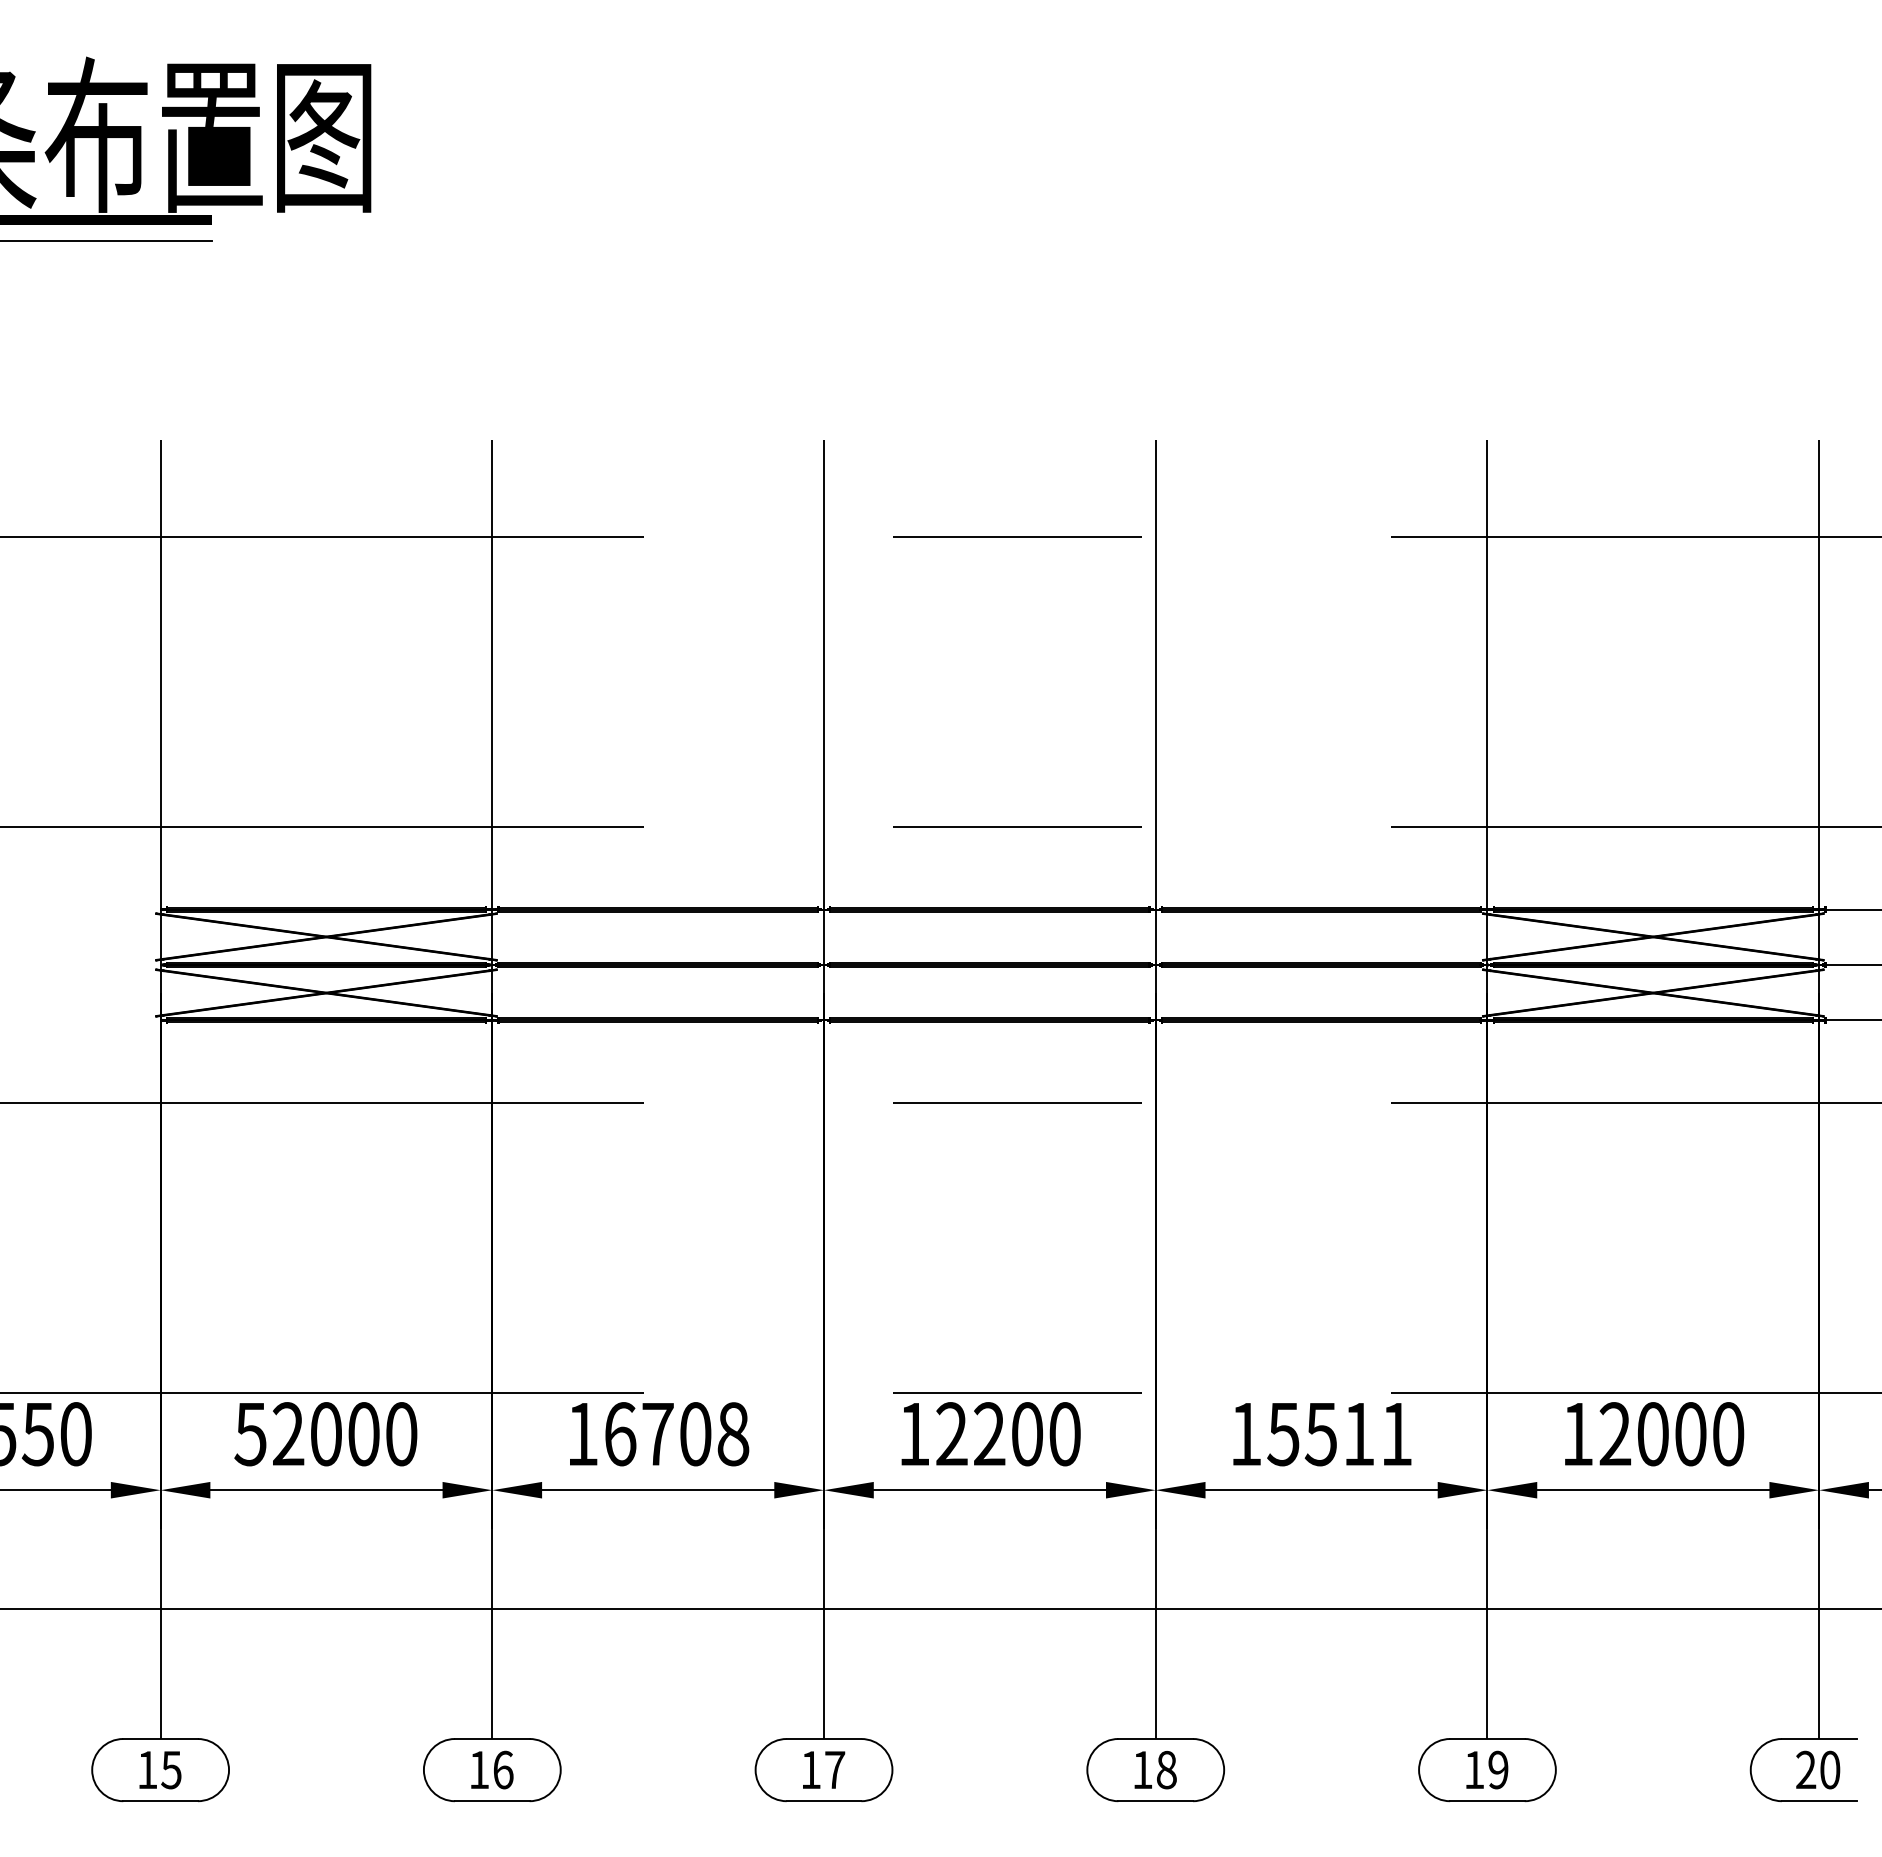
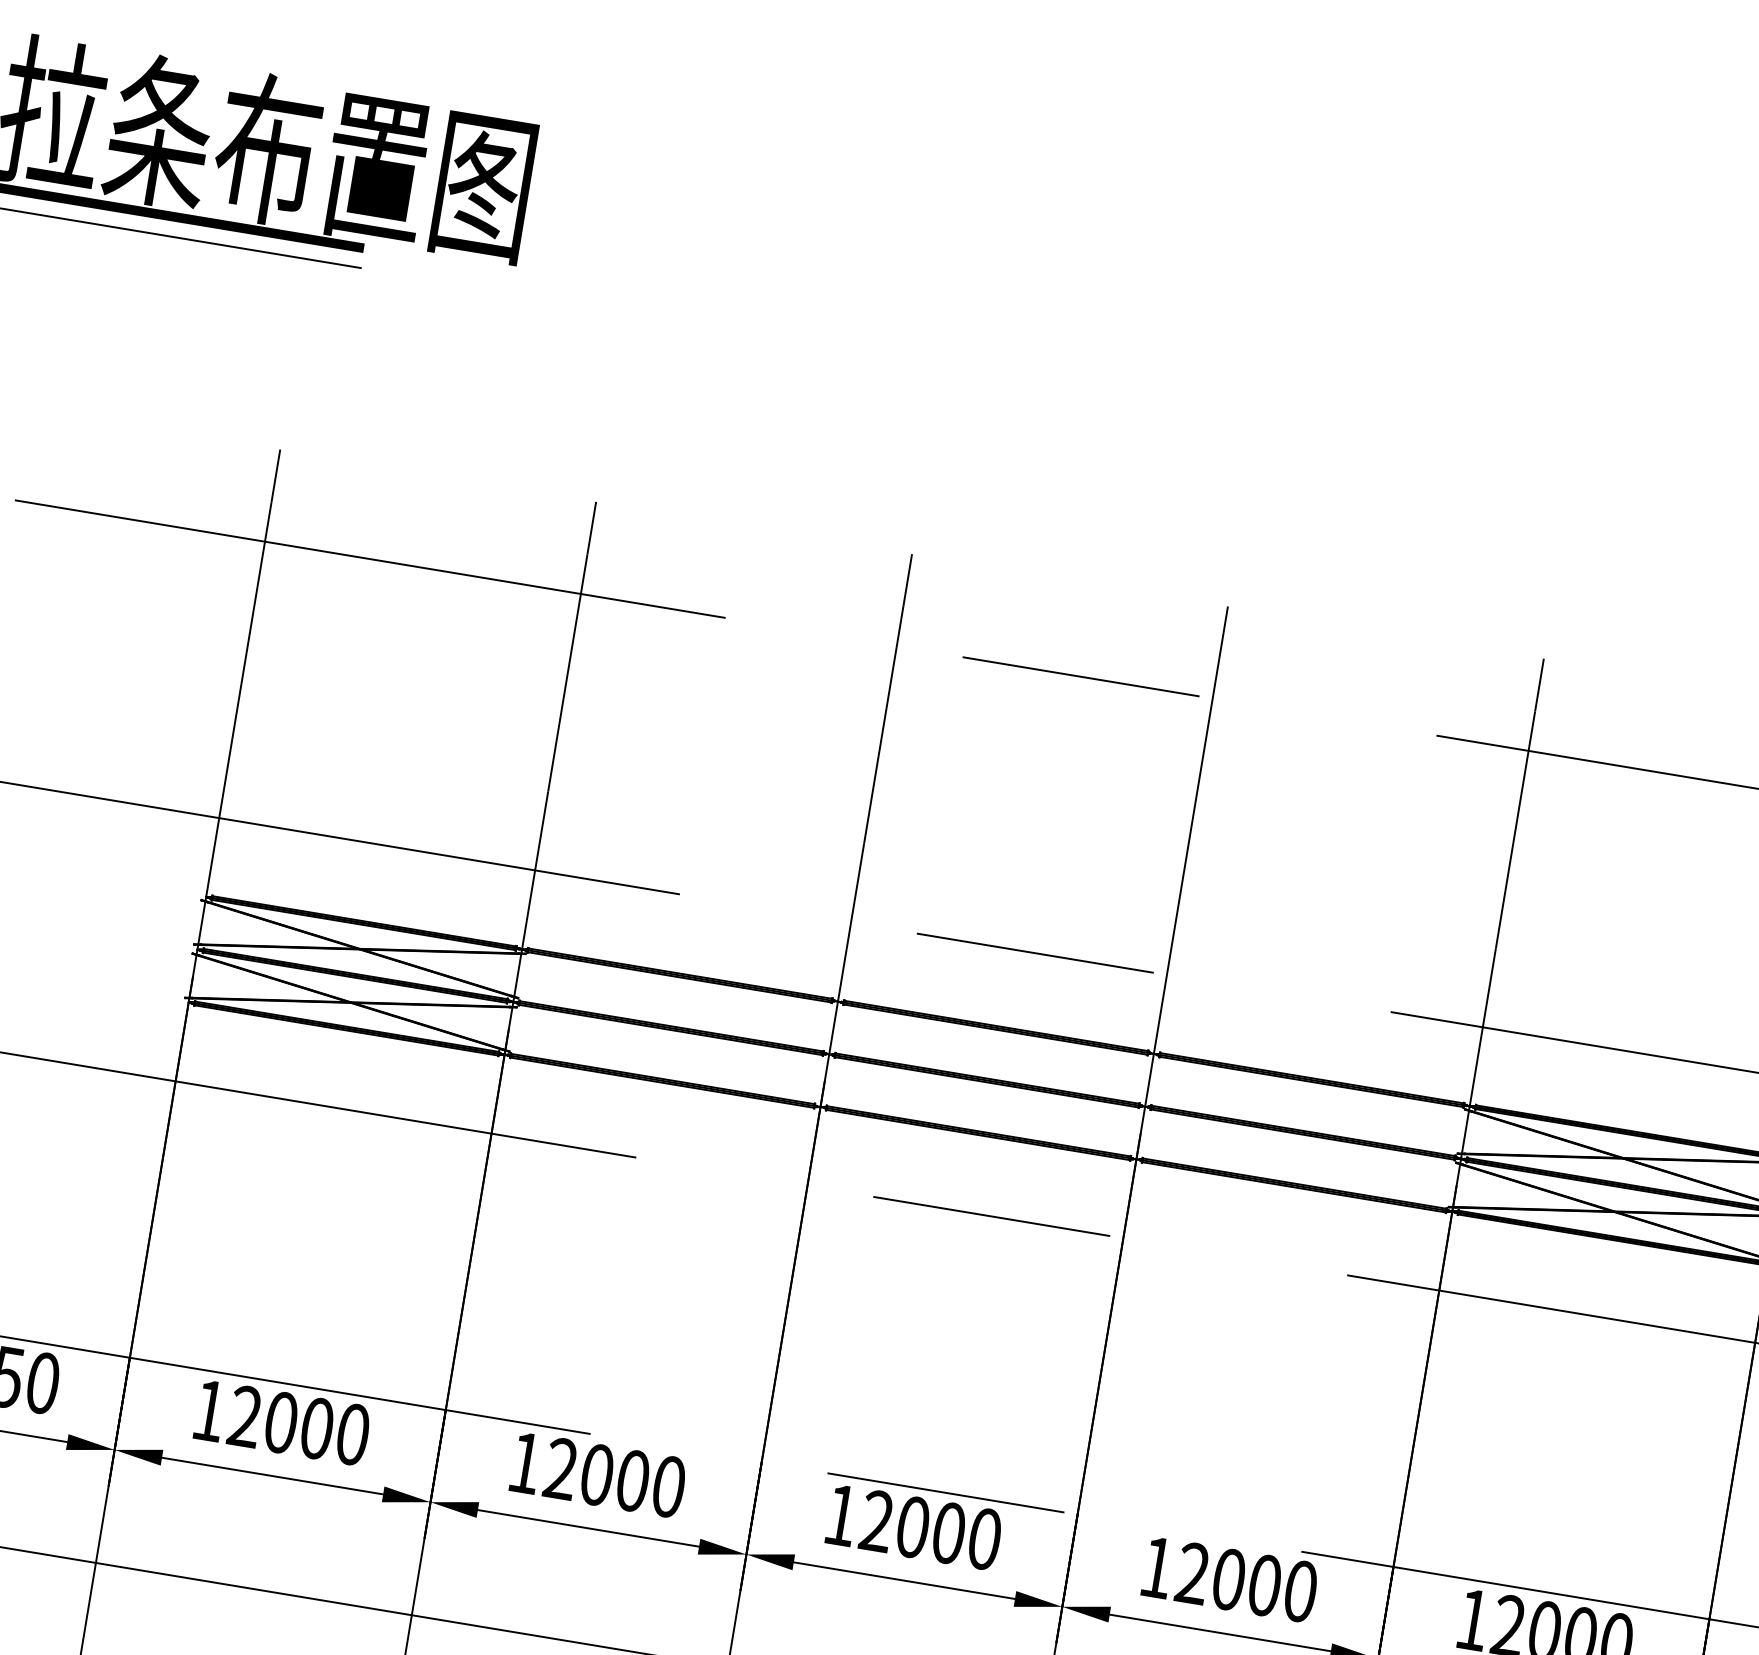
text: (250, 1434) -> (209, 1411), 52000 -> 12000
text: (676, 1434) -> (614, 1478), 16708 -> 12000
text: (989, 1434) -> (912, 1527), 12200 -> 12000
text: (1339, 1434) -> (1246, 1582), 15511 -> 12000

